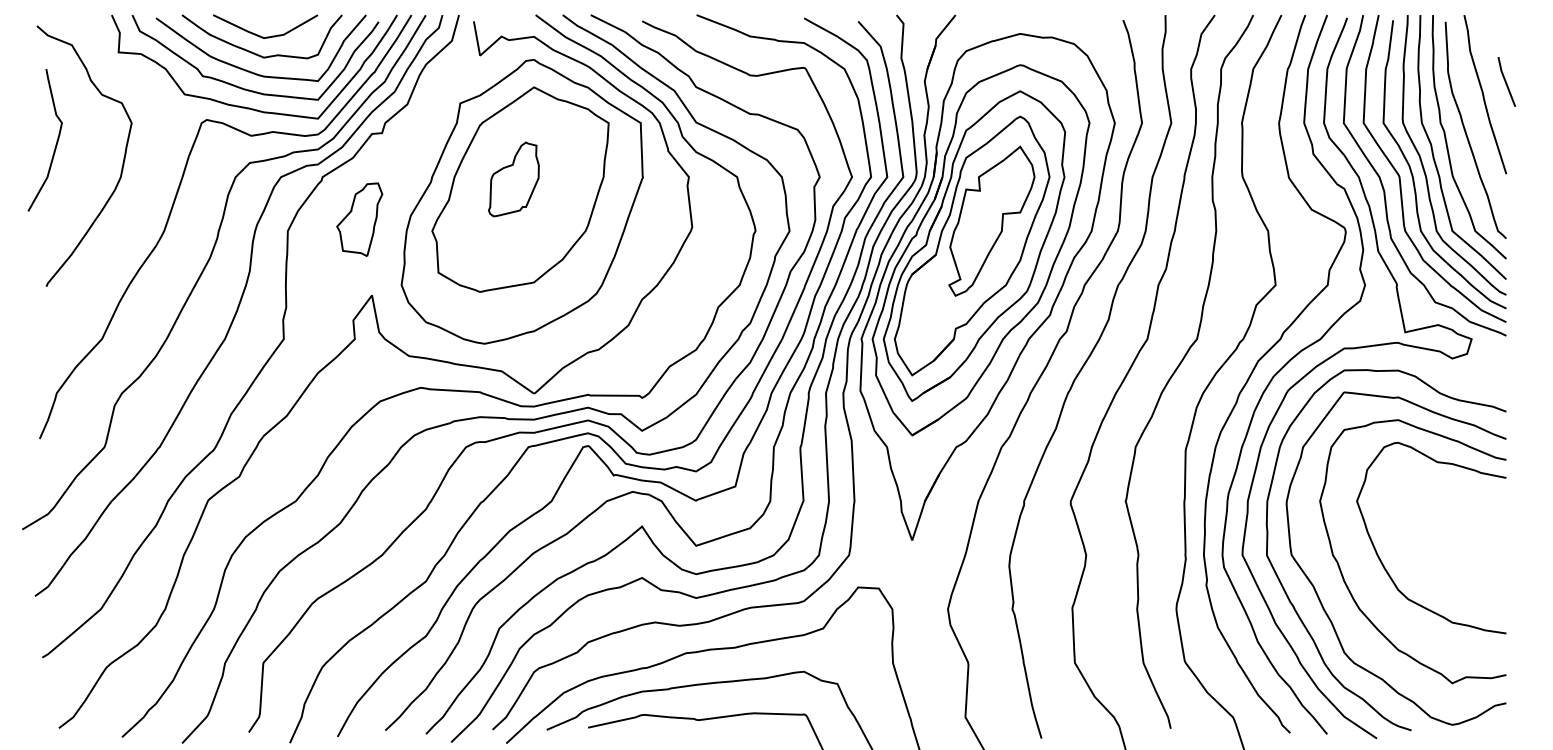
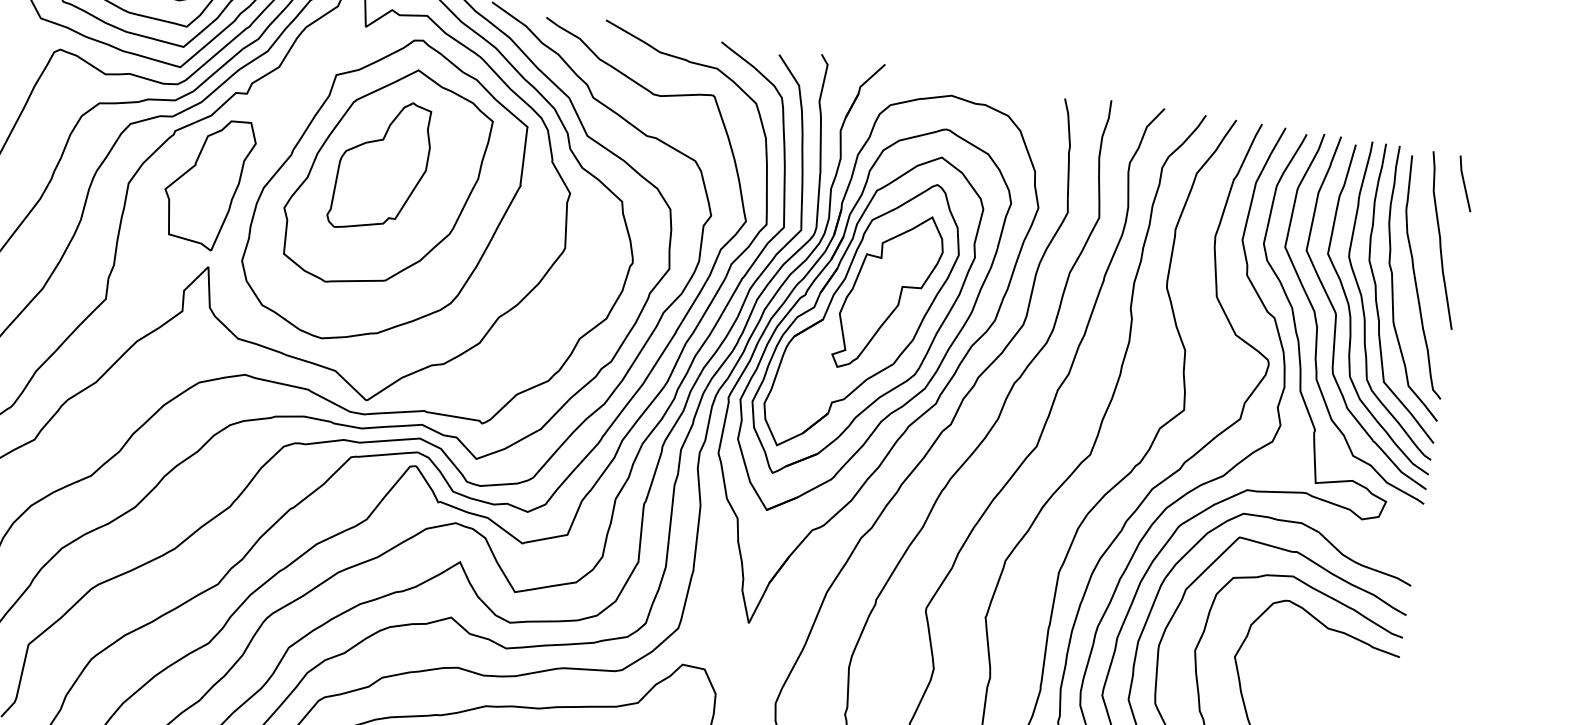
line: (1506, 81) -> (1465, 183), moved
part: (513, 179) -> (380, 166), size x1.67
part: (359, 219) -> (207, 182), size x1.67

